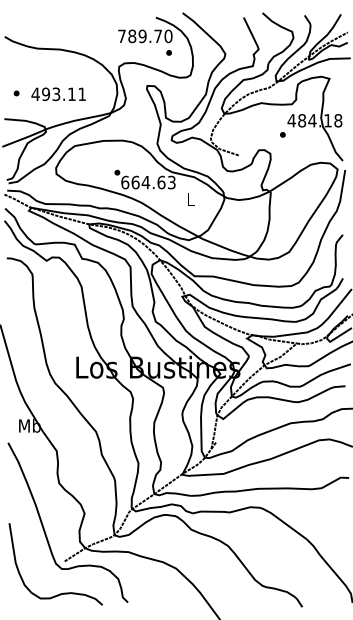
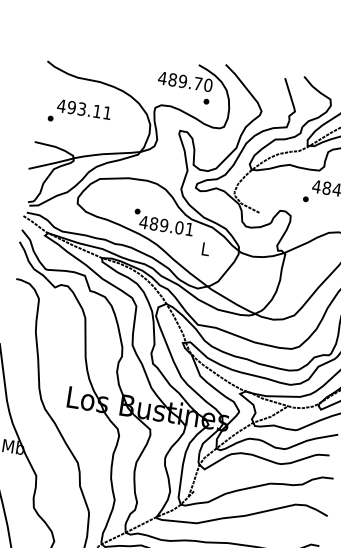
text: (121, 35) -> (162, 77), 789.70 -> 489.70
text: (58, 94) -> (84, 109), moved
text: (148, 182) -> (166, 225), 664.63 -> 489.01

